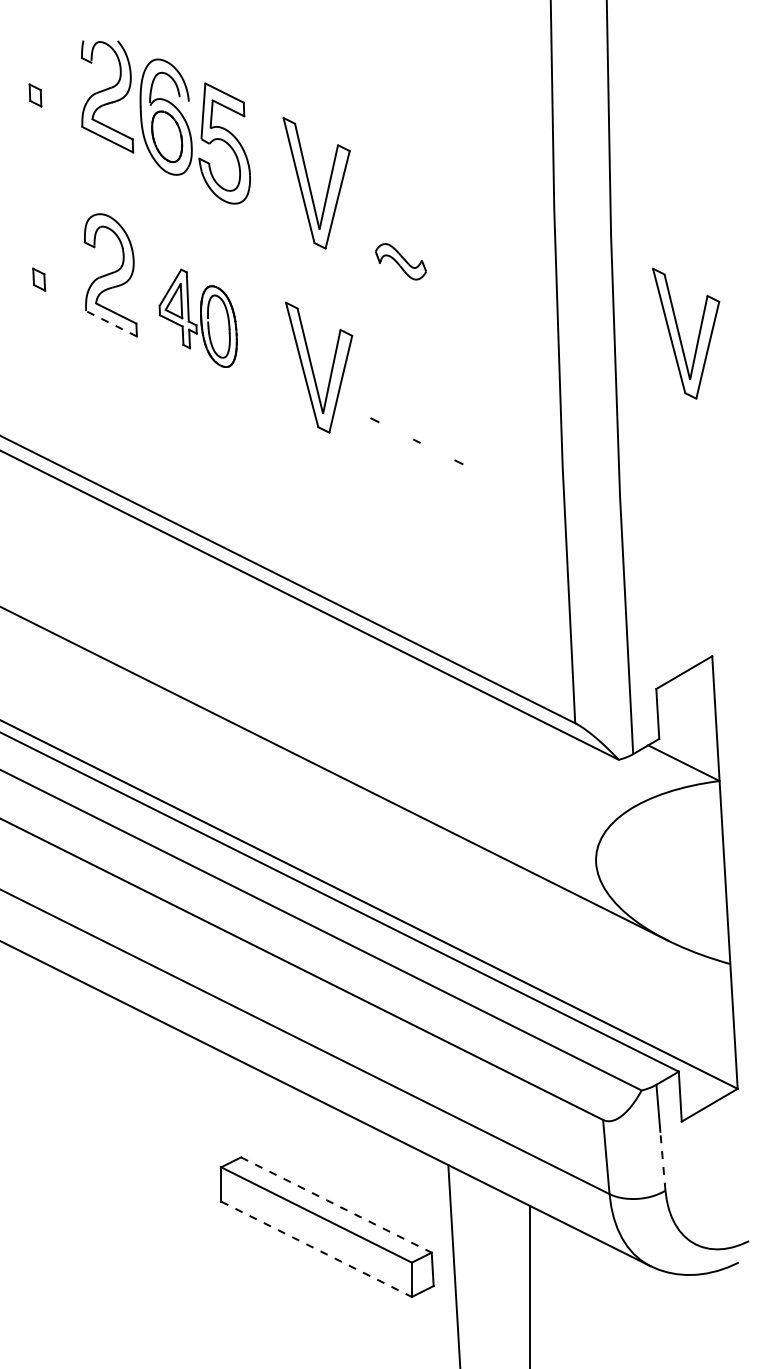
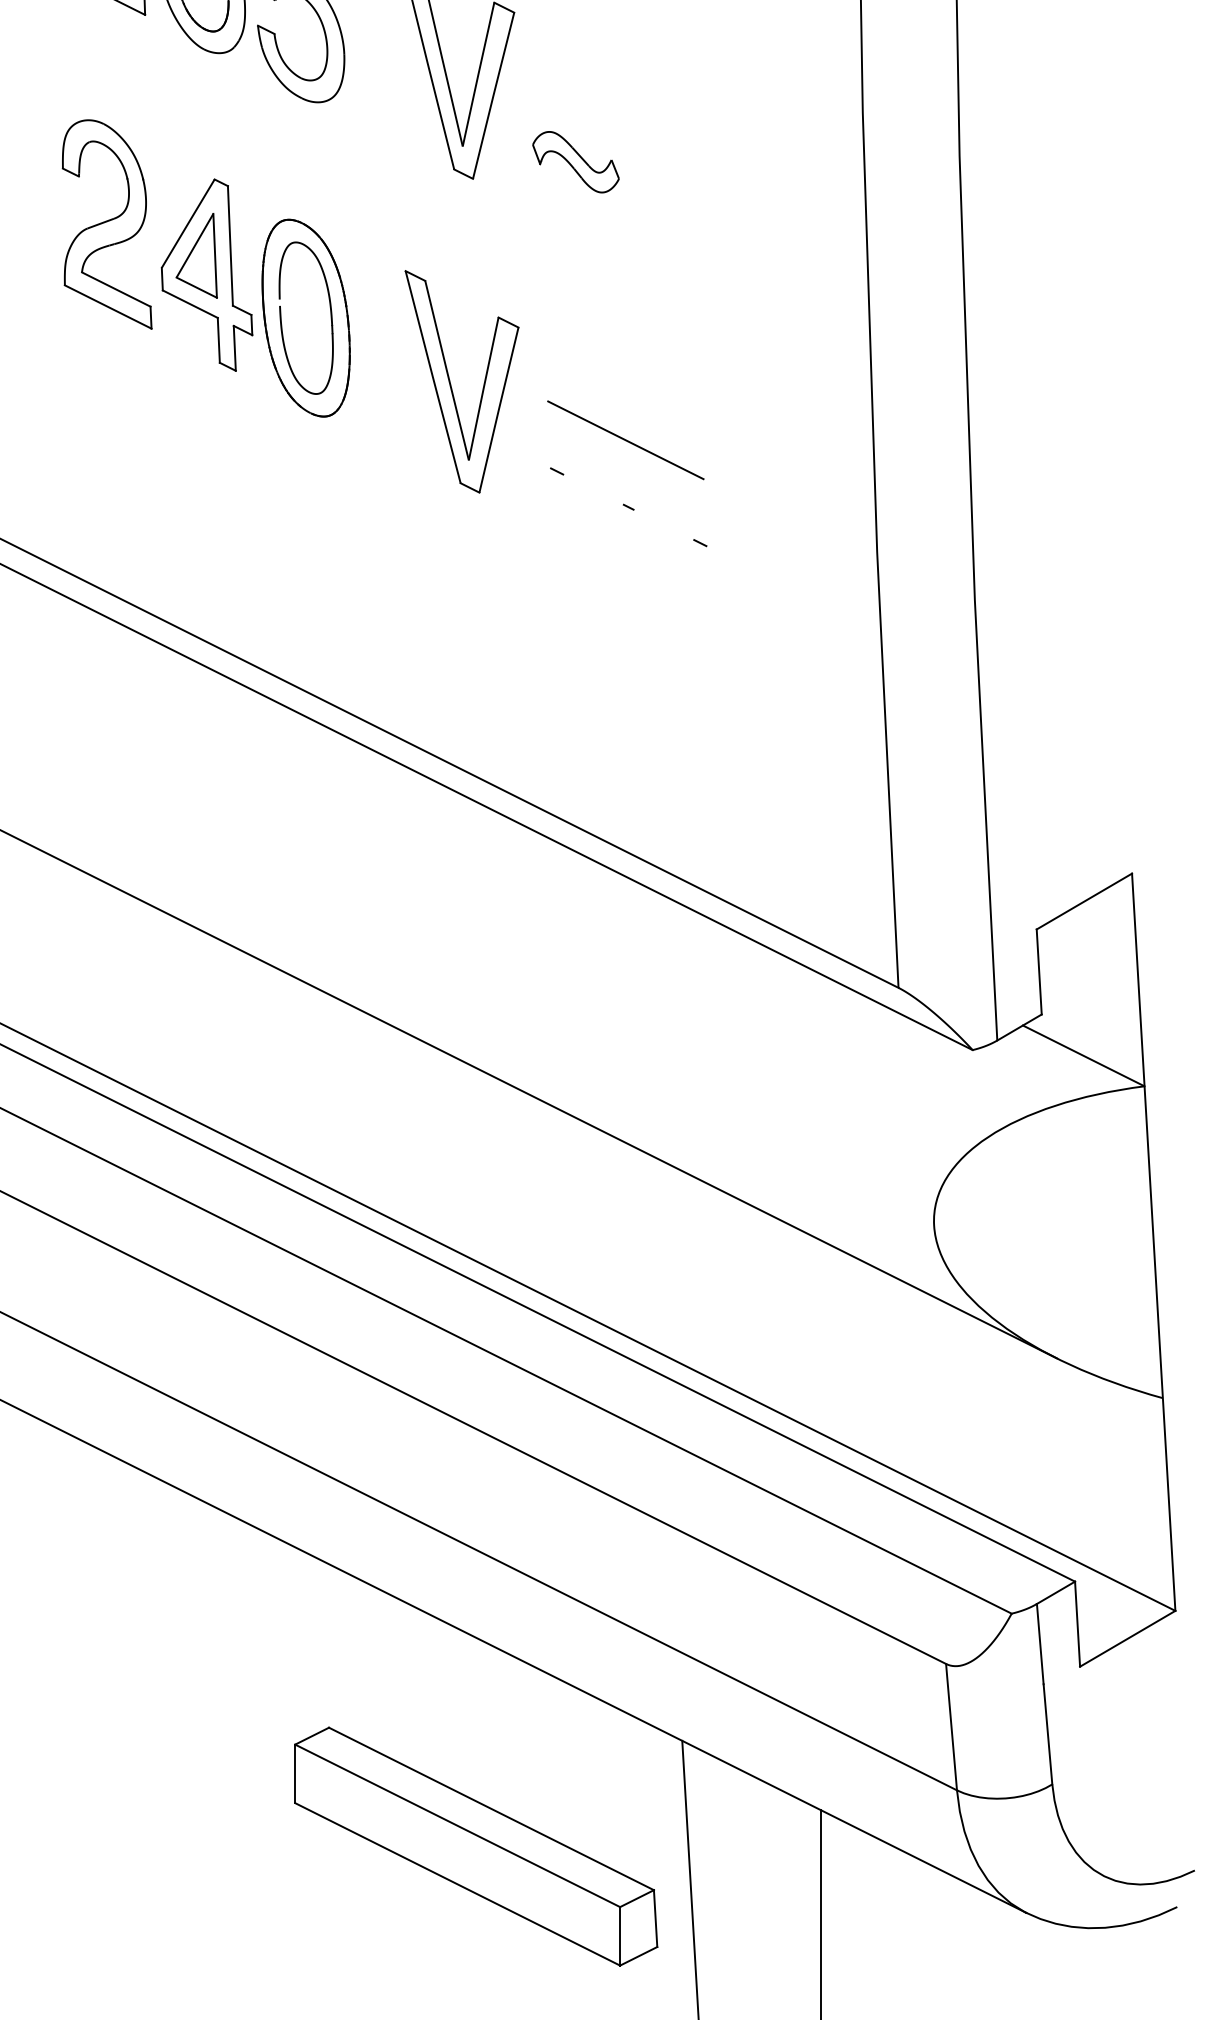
part: (400, 261) -> (575, 161), moved
part: (198, 317) -> (256, 296), size x1.43
line: (111, 323) -> (108, 306), dashed -> solid
part: (680, 335) -> (1077, 326), removed
line: (414, 401) -> (624, 439), added
line: (662, 1160) -> (1047, 1733), dashed -> solid
line: (336, 1205) -> (491, 1809), dashed -> solid
line: (316, 1249) -> (457, 1884), dashed -> solid

